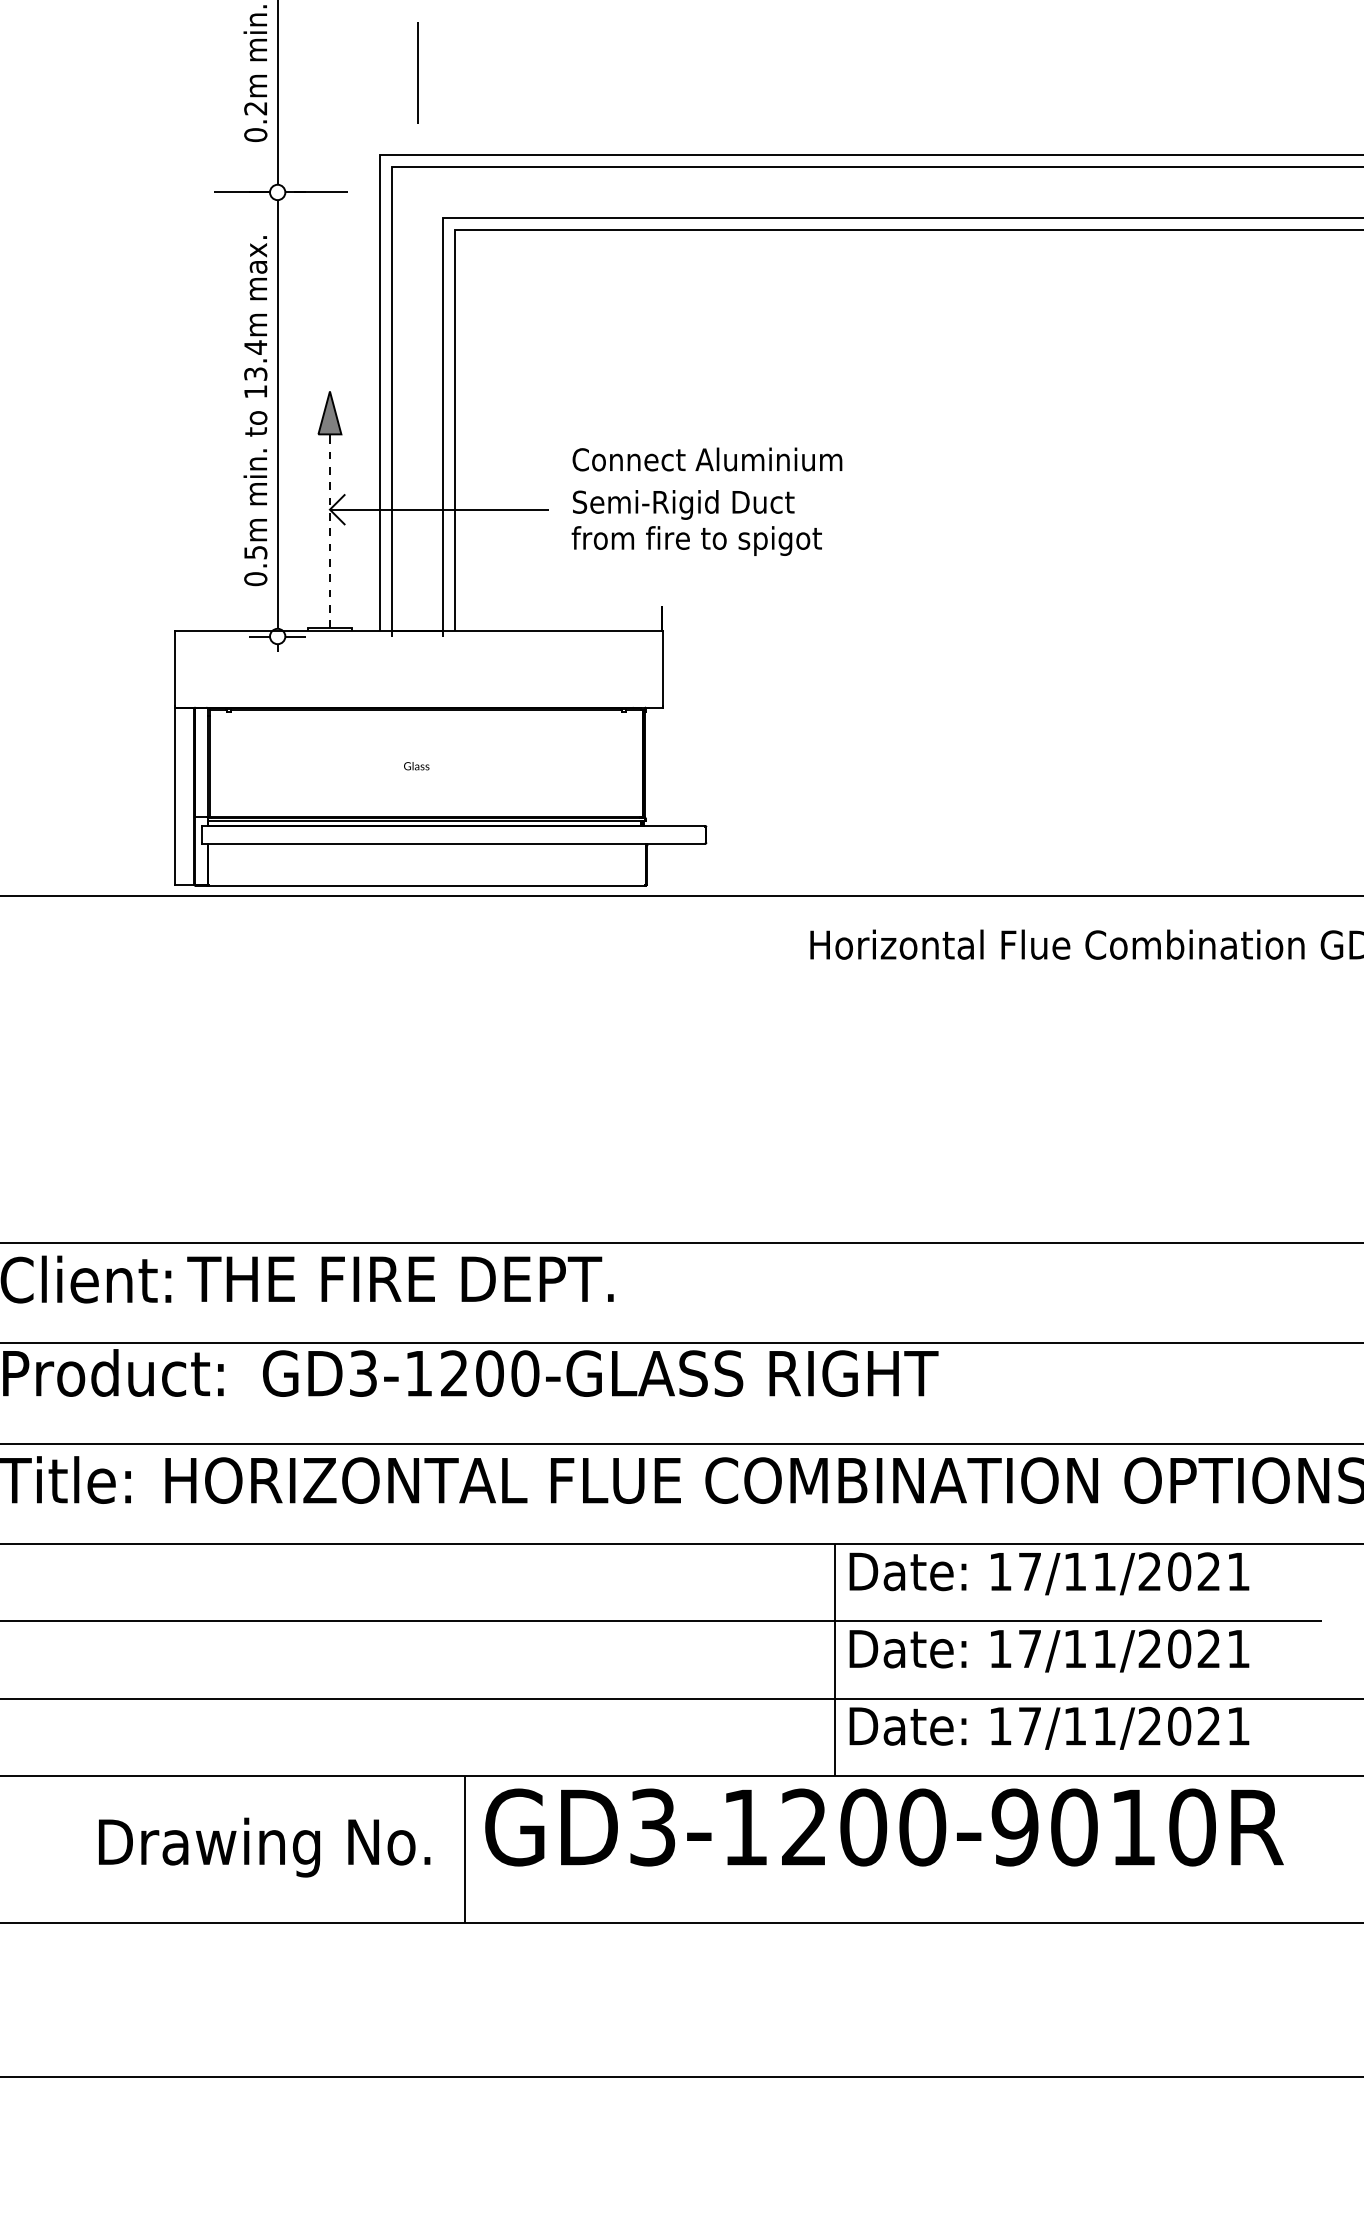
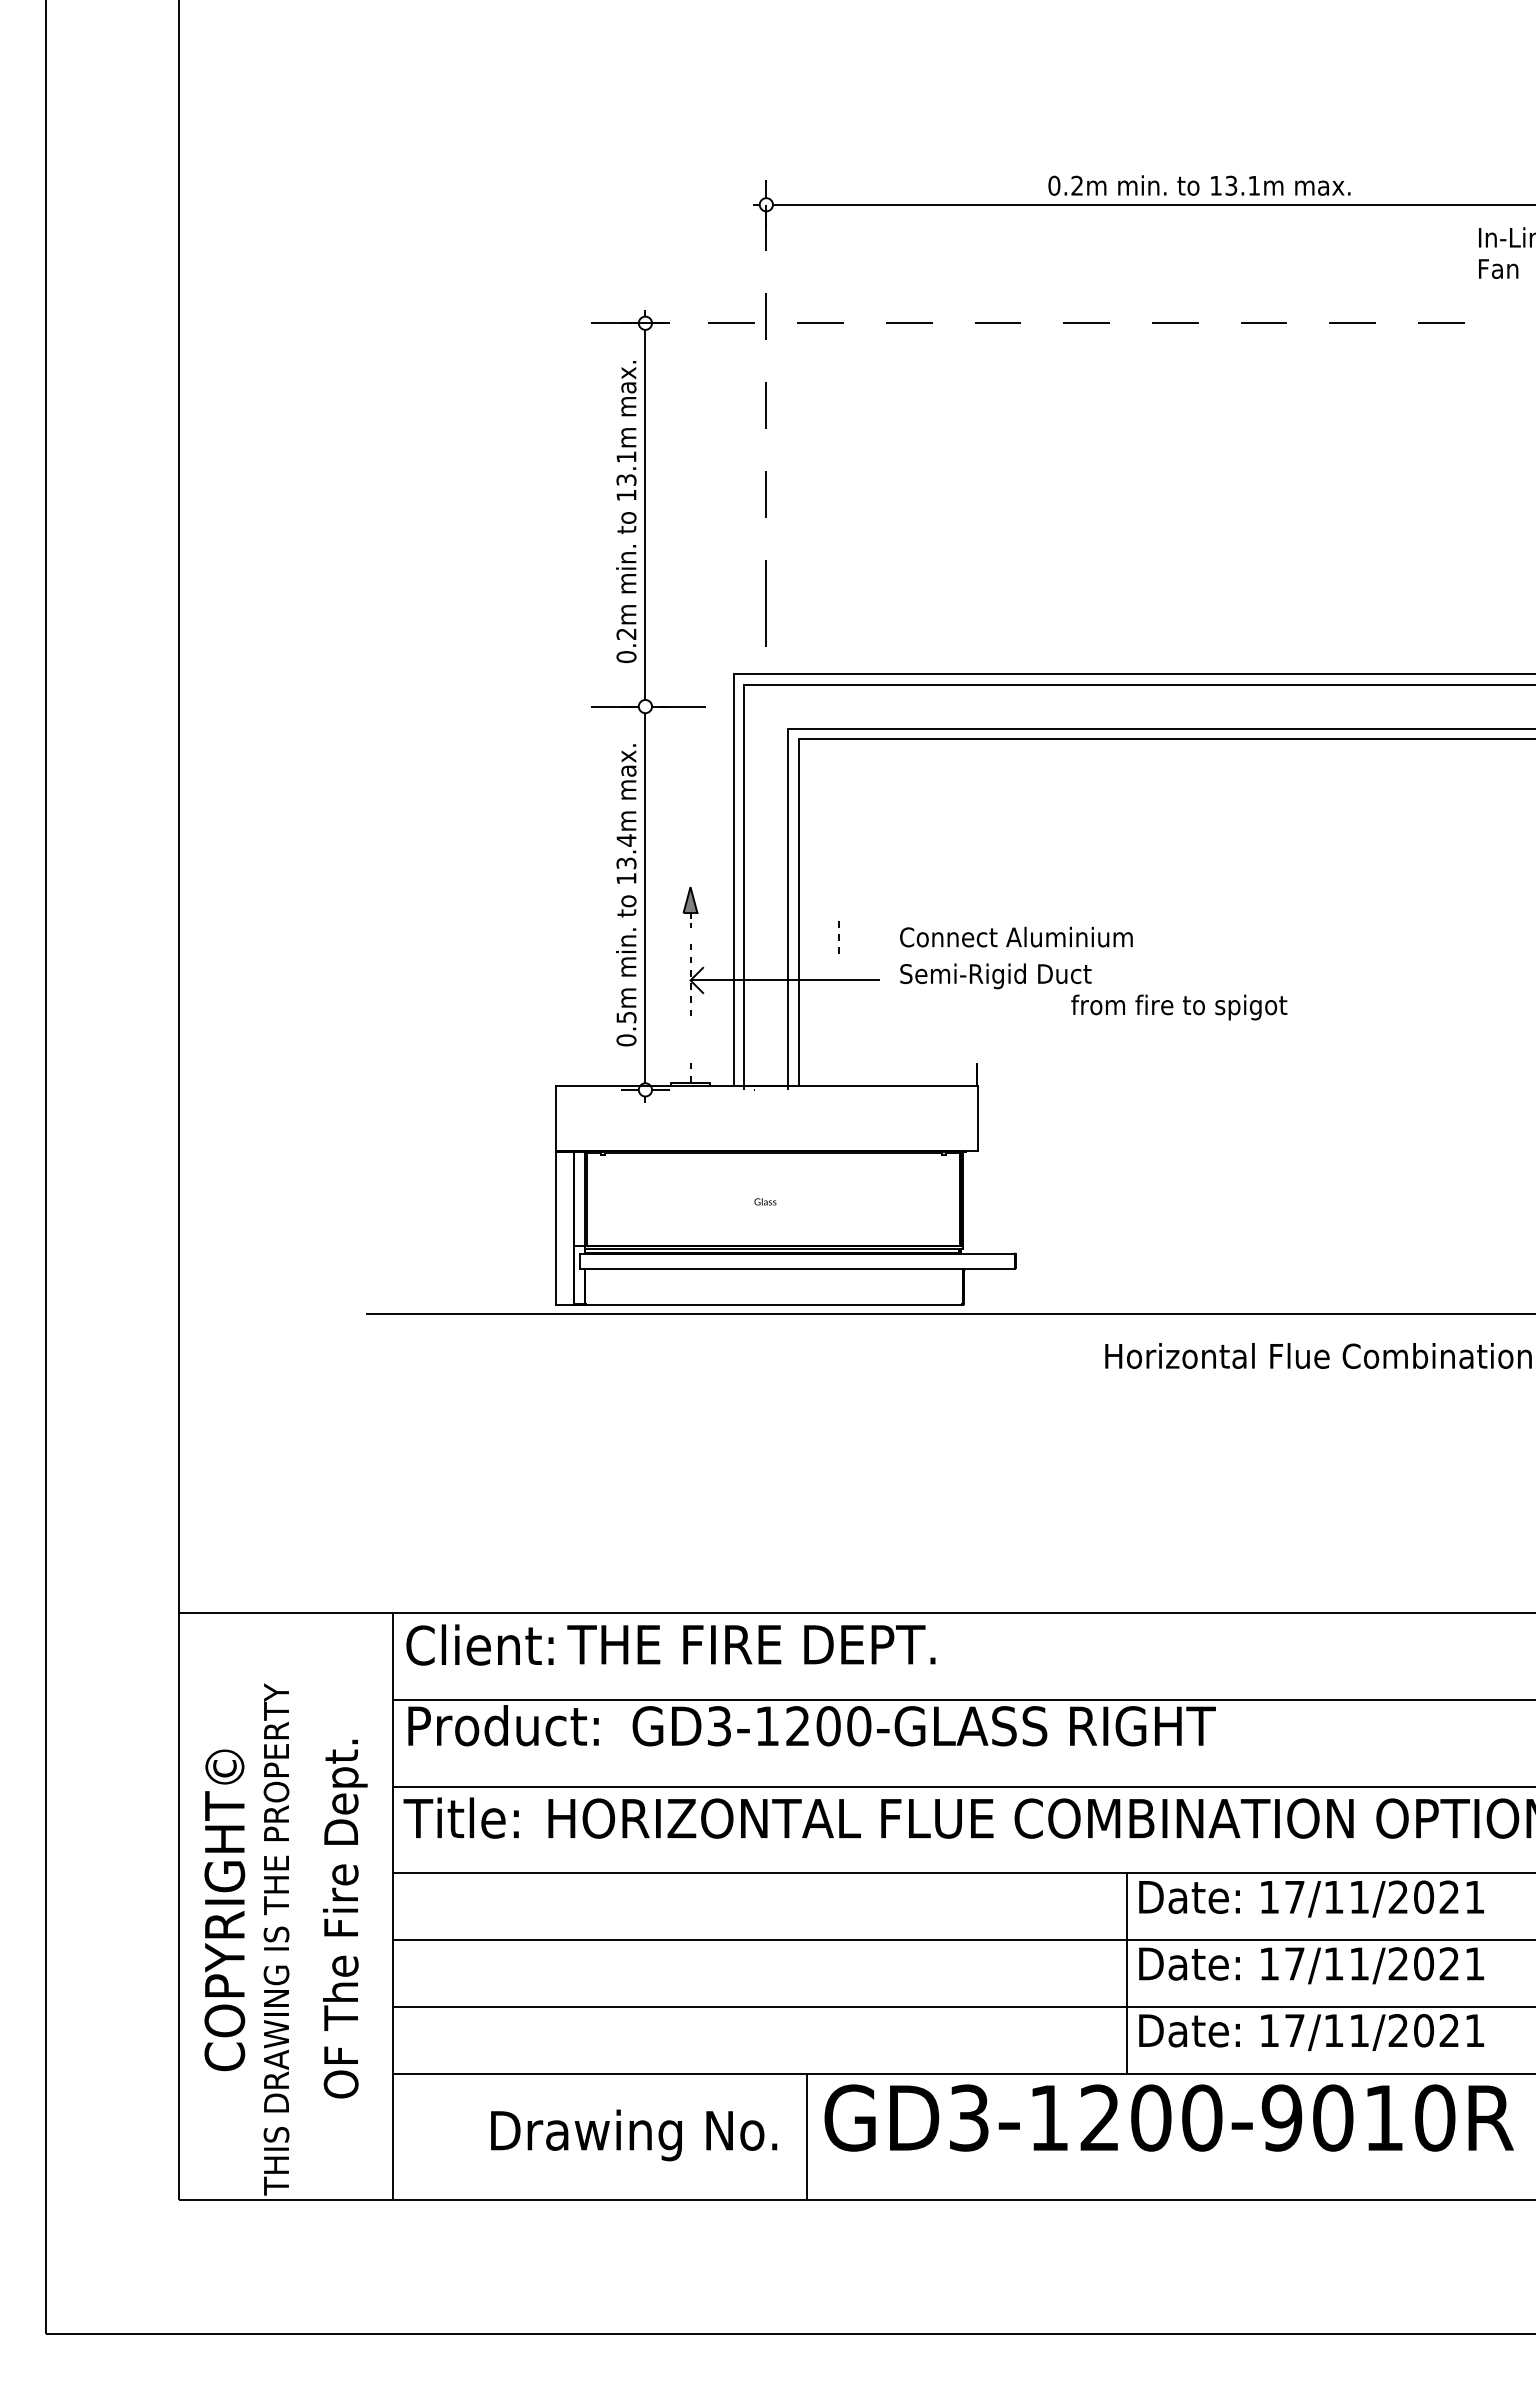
part: (329, 425) -> (690, 907), size x0.7
text: (697, 541) -> (1179, 1007), moved
line: (329, 578) -> (838, 937), moved

